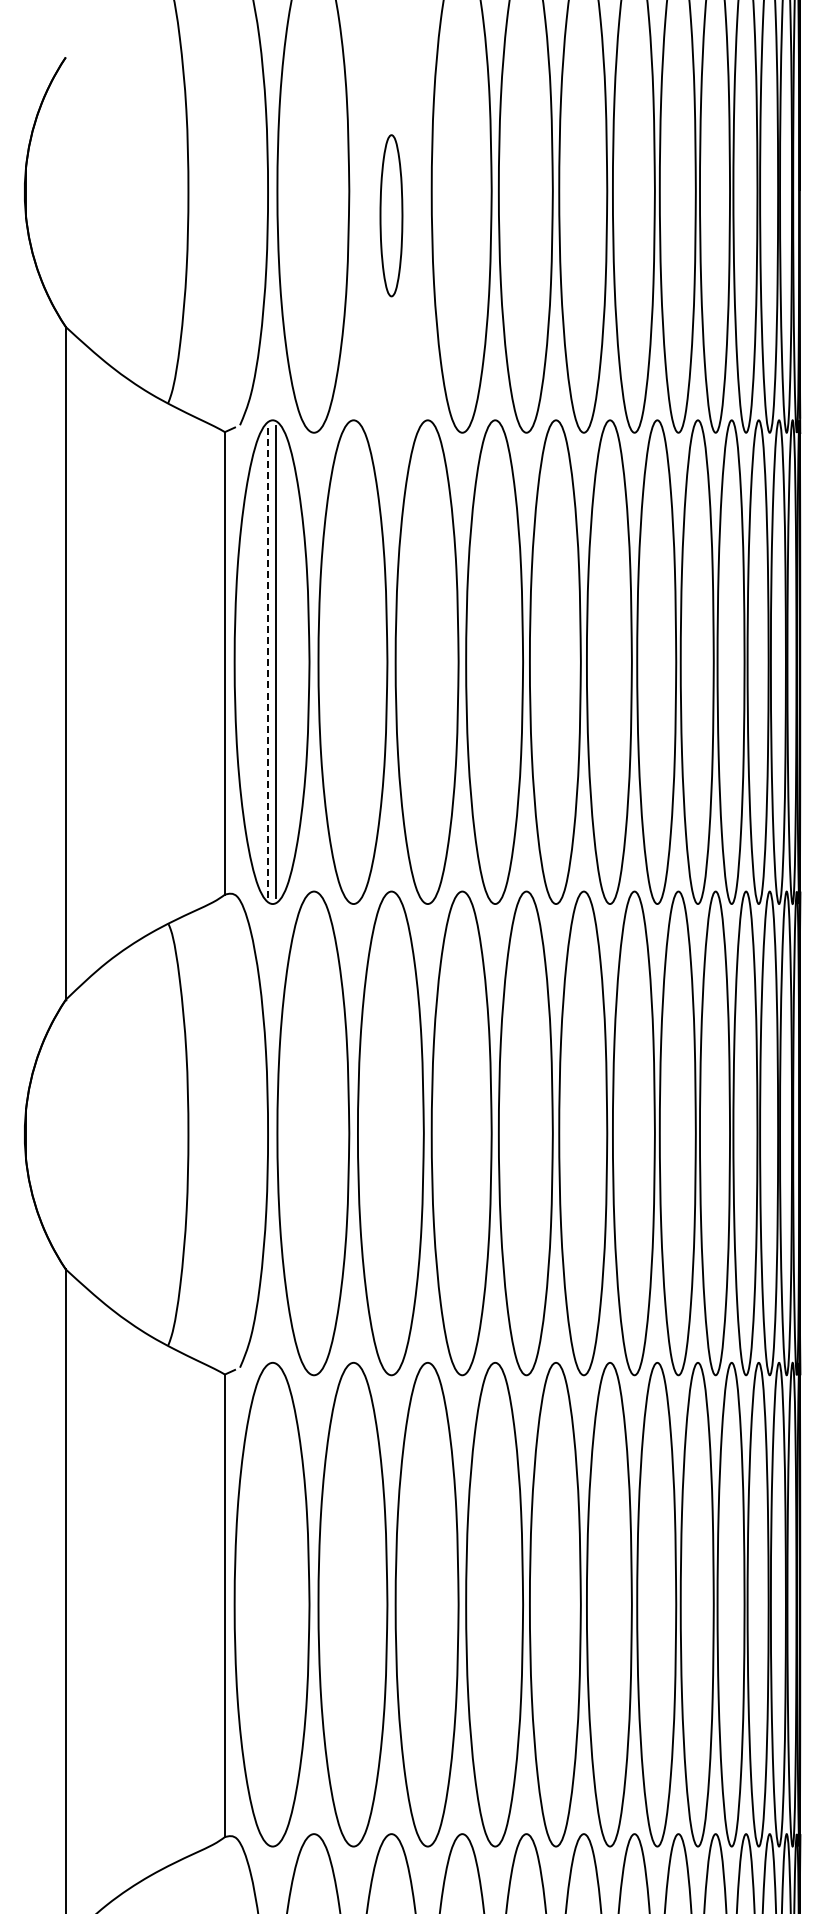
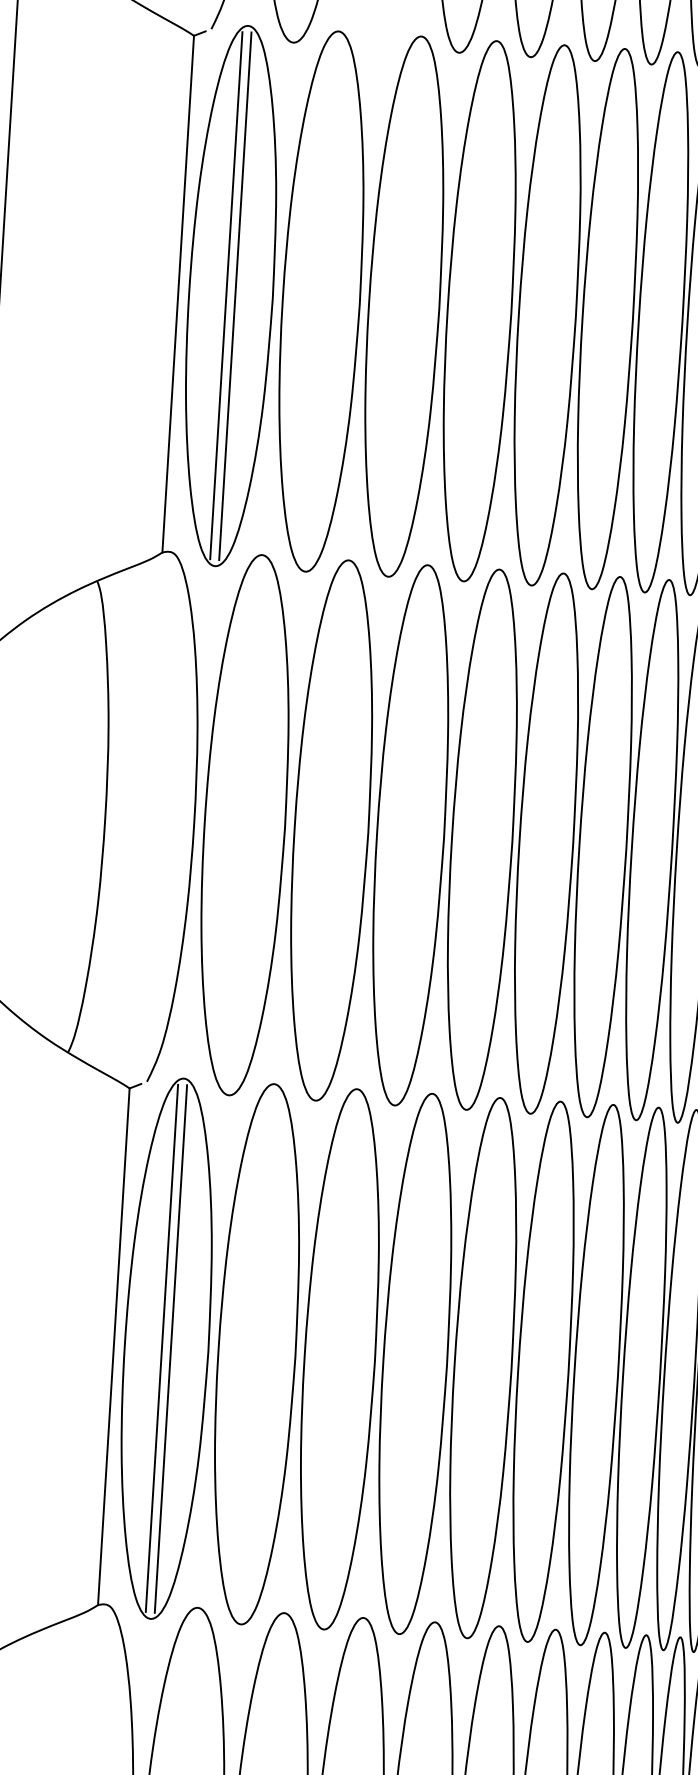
line: (267, 662) -> (225, 296), dashed -> solid
line: (267, 1604) -> (161, 1348), added
line: (276, 1604) -> (171, 1348), added

